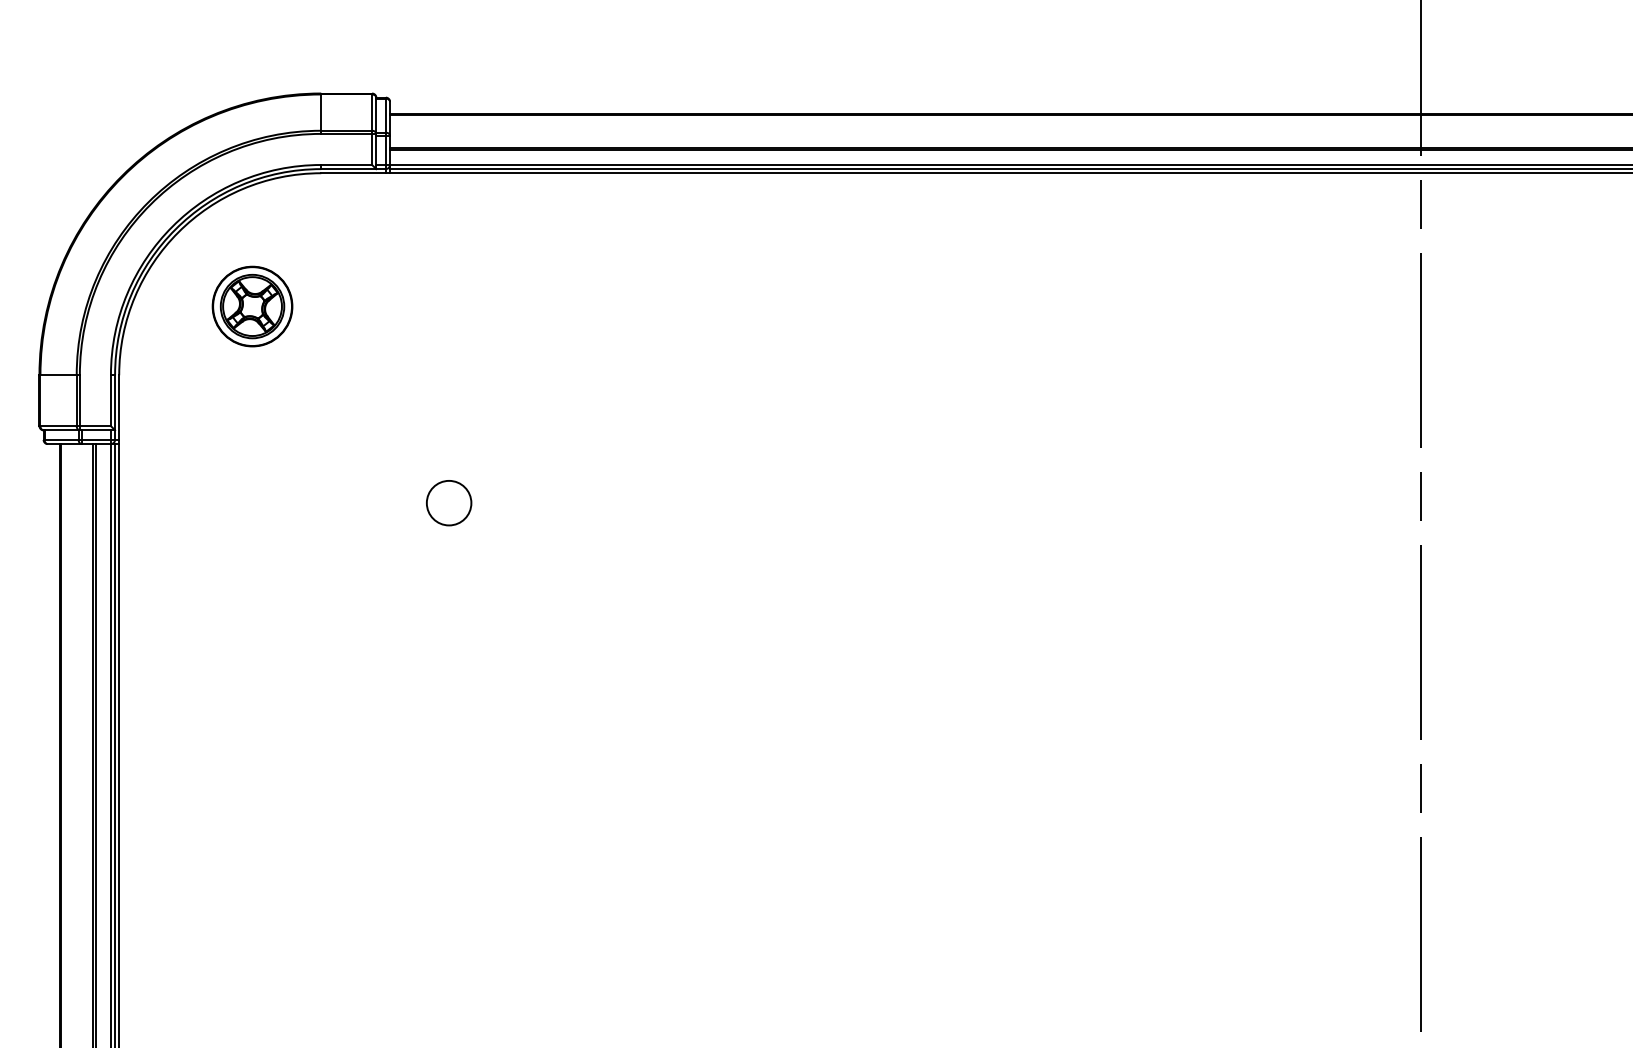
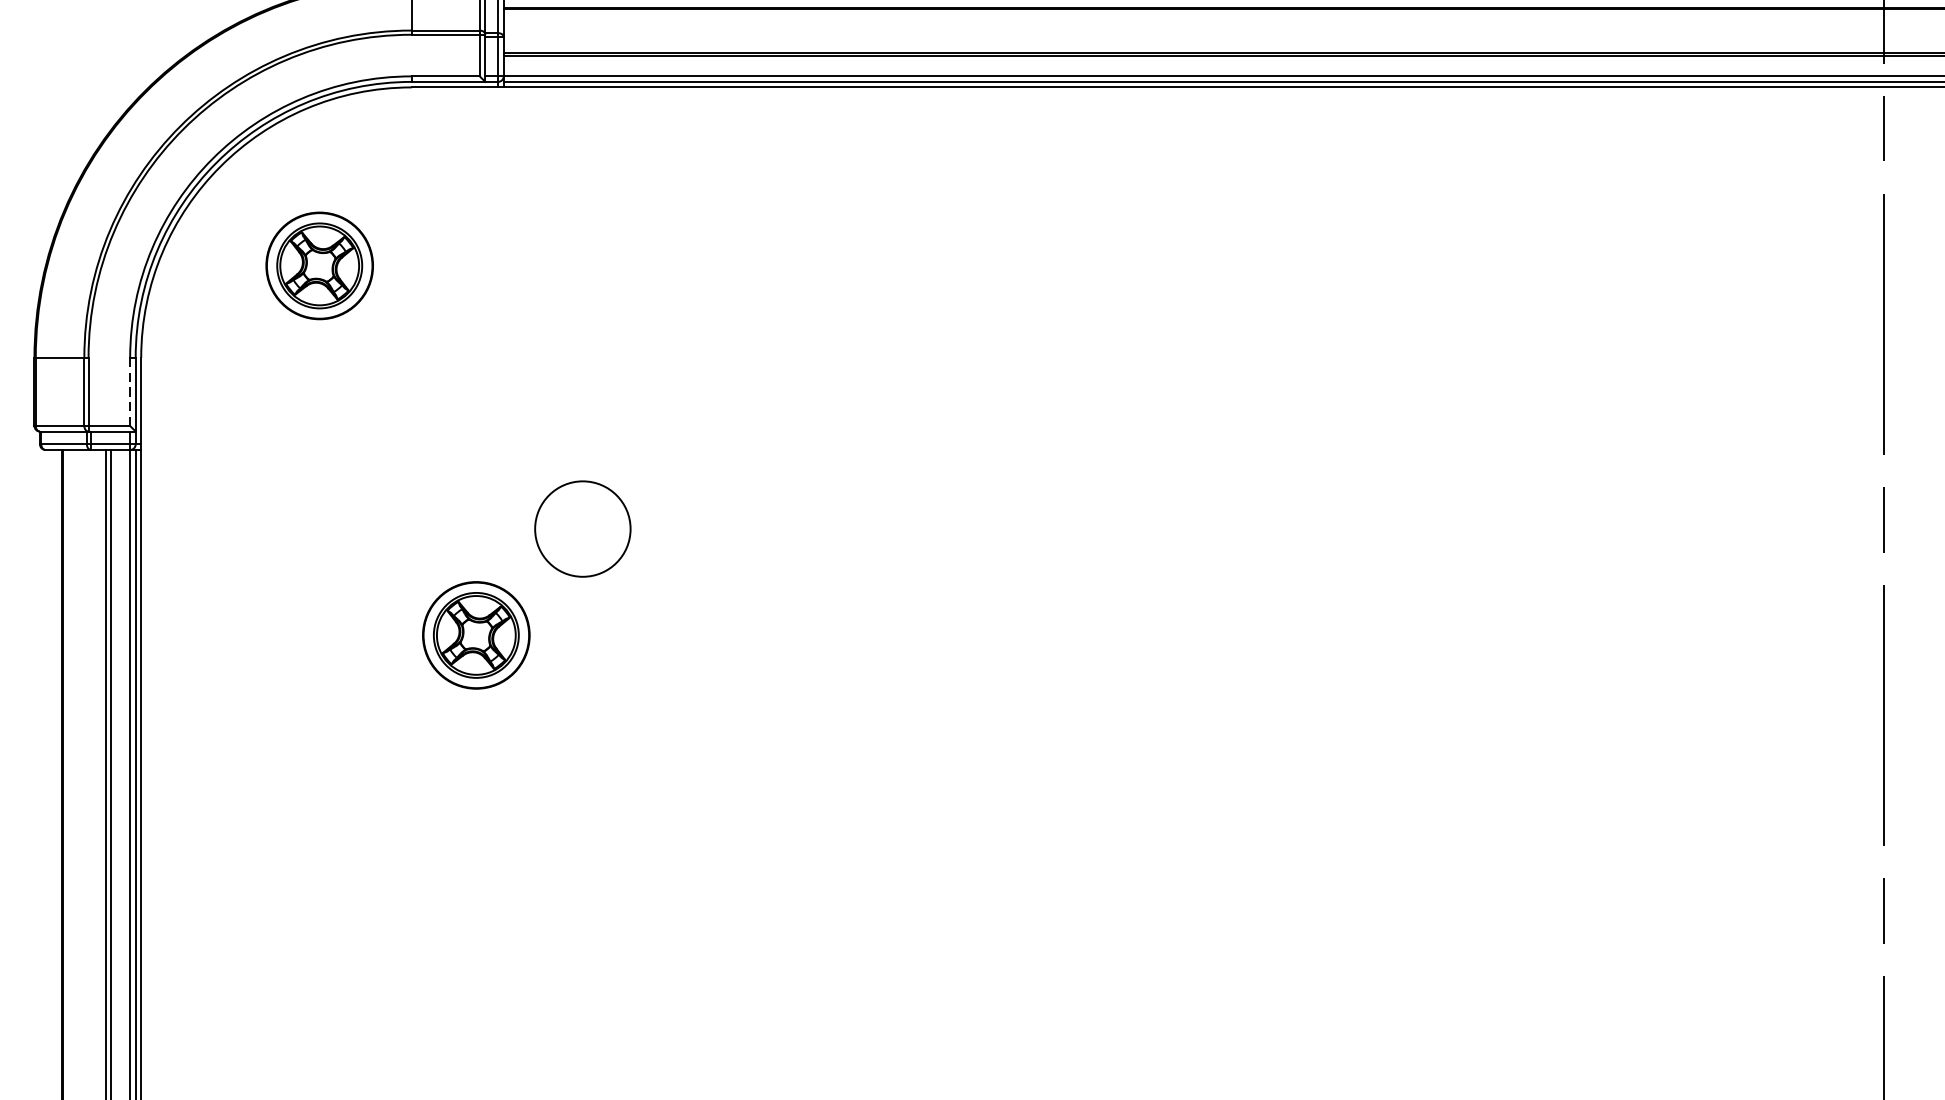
line: (110, 401) -> (129, 392), solid -> dashed
circle: (448, 502) -> (582, 528), size x1.6
part: (369, 582) -> (476, 635), added

